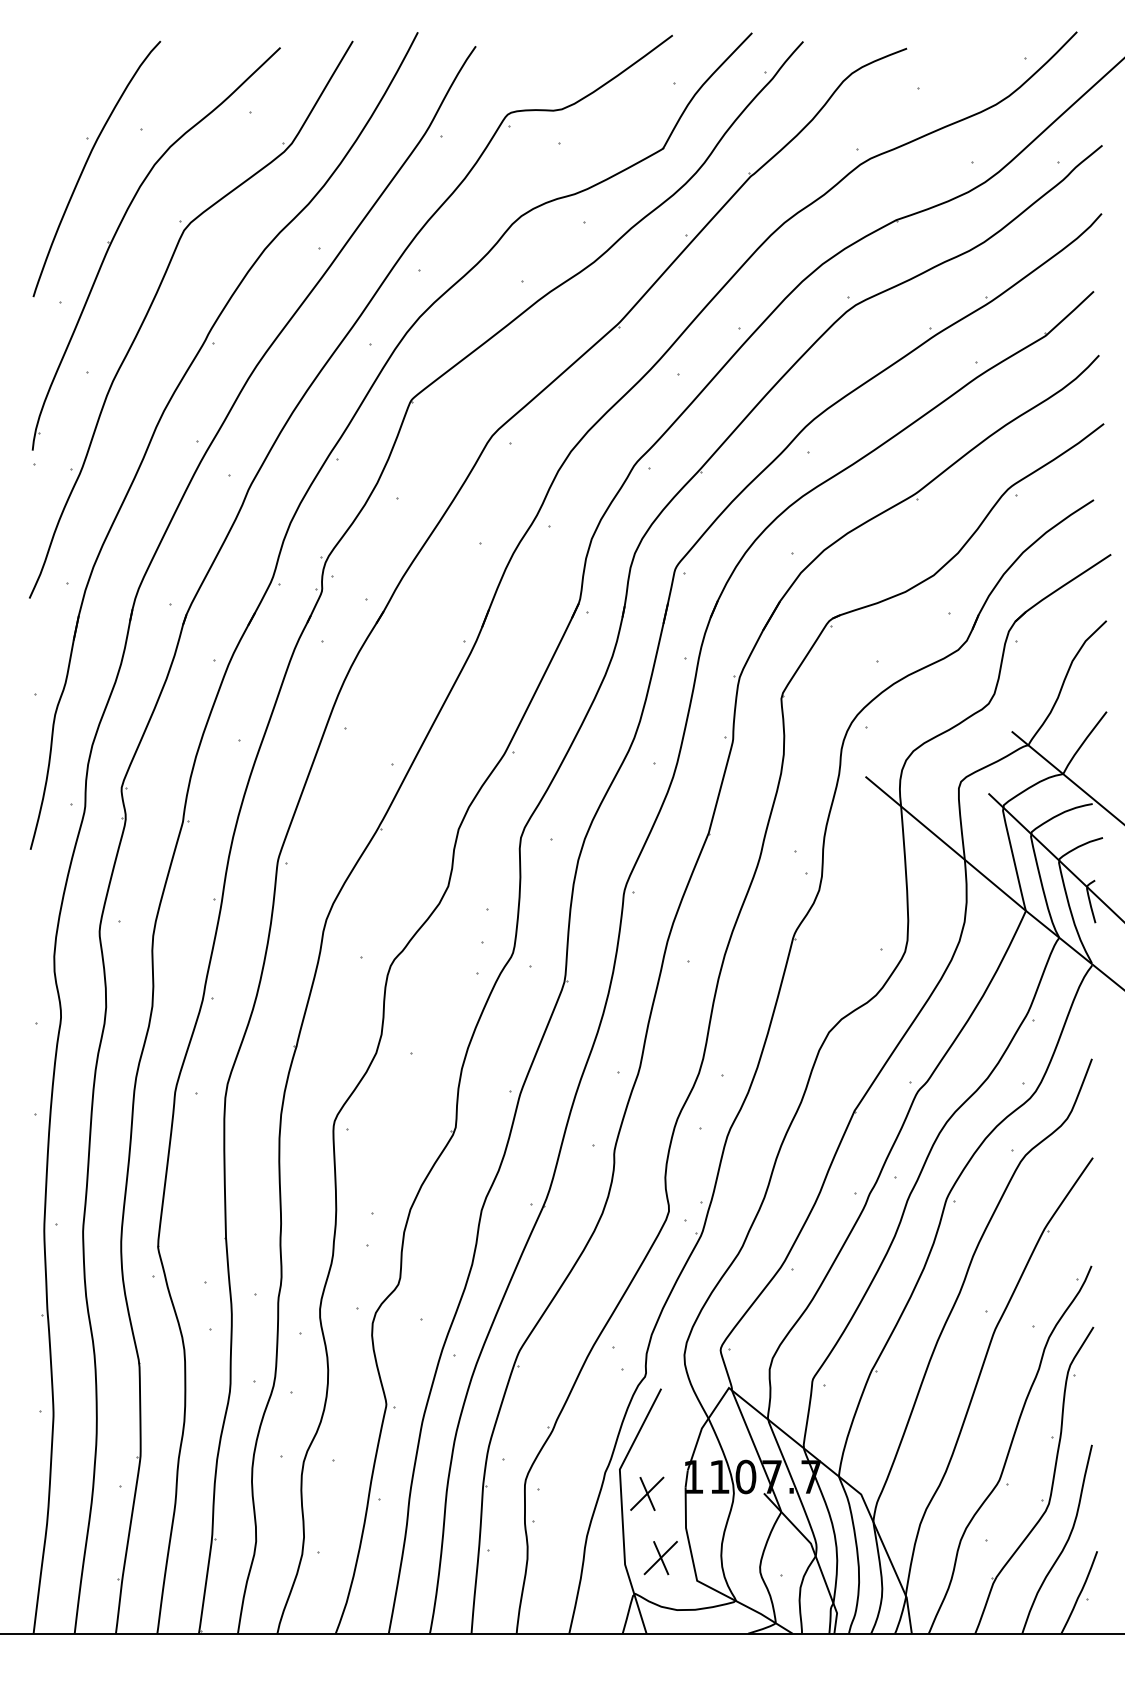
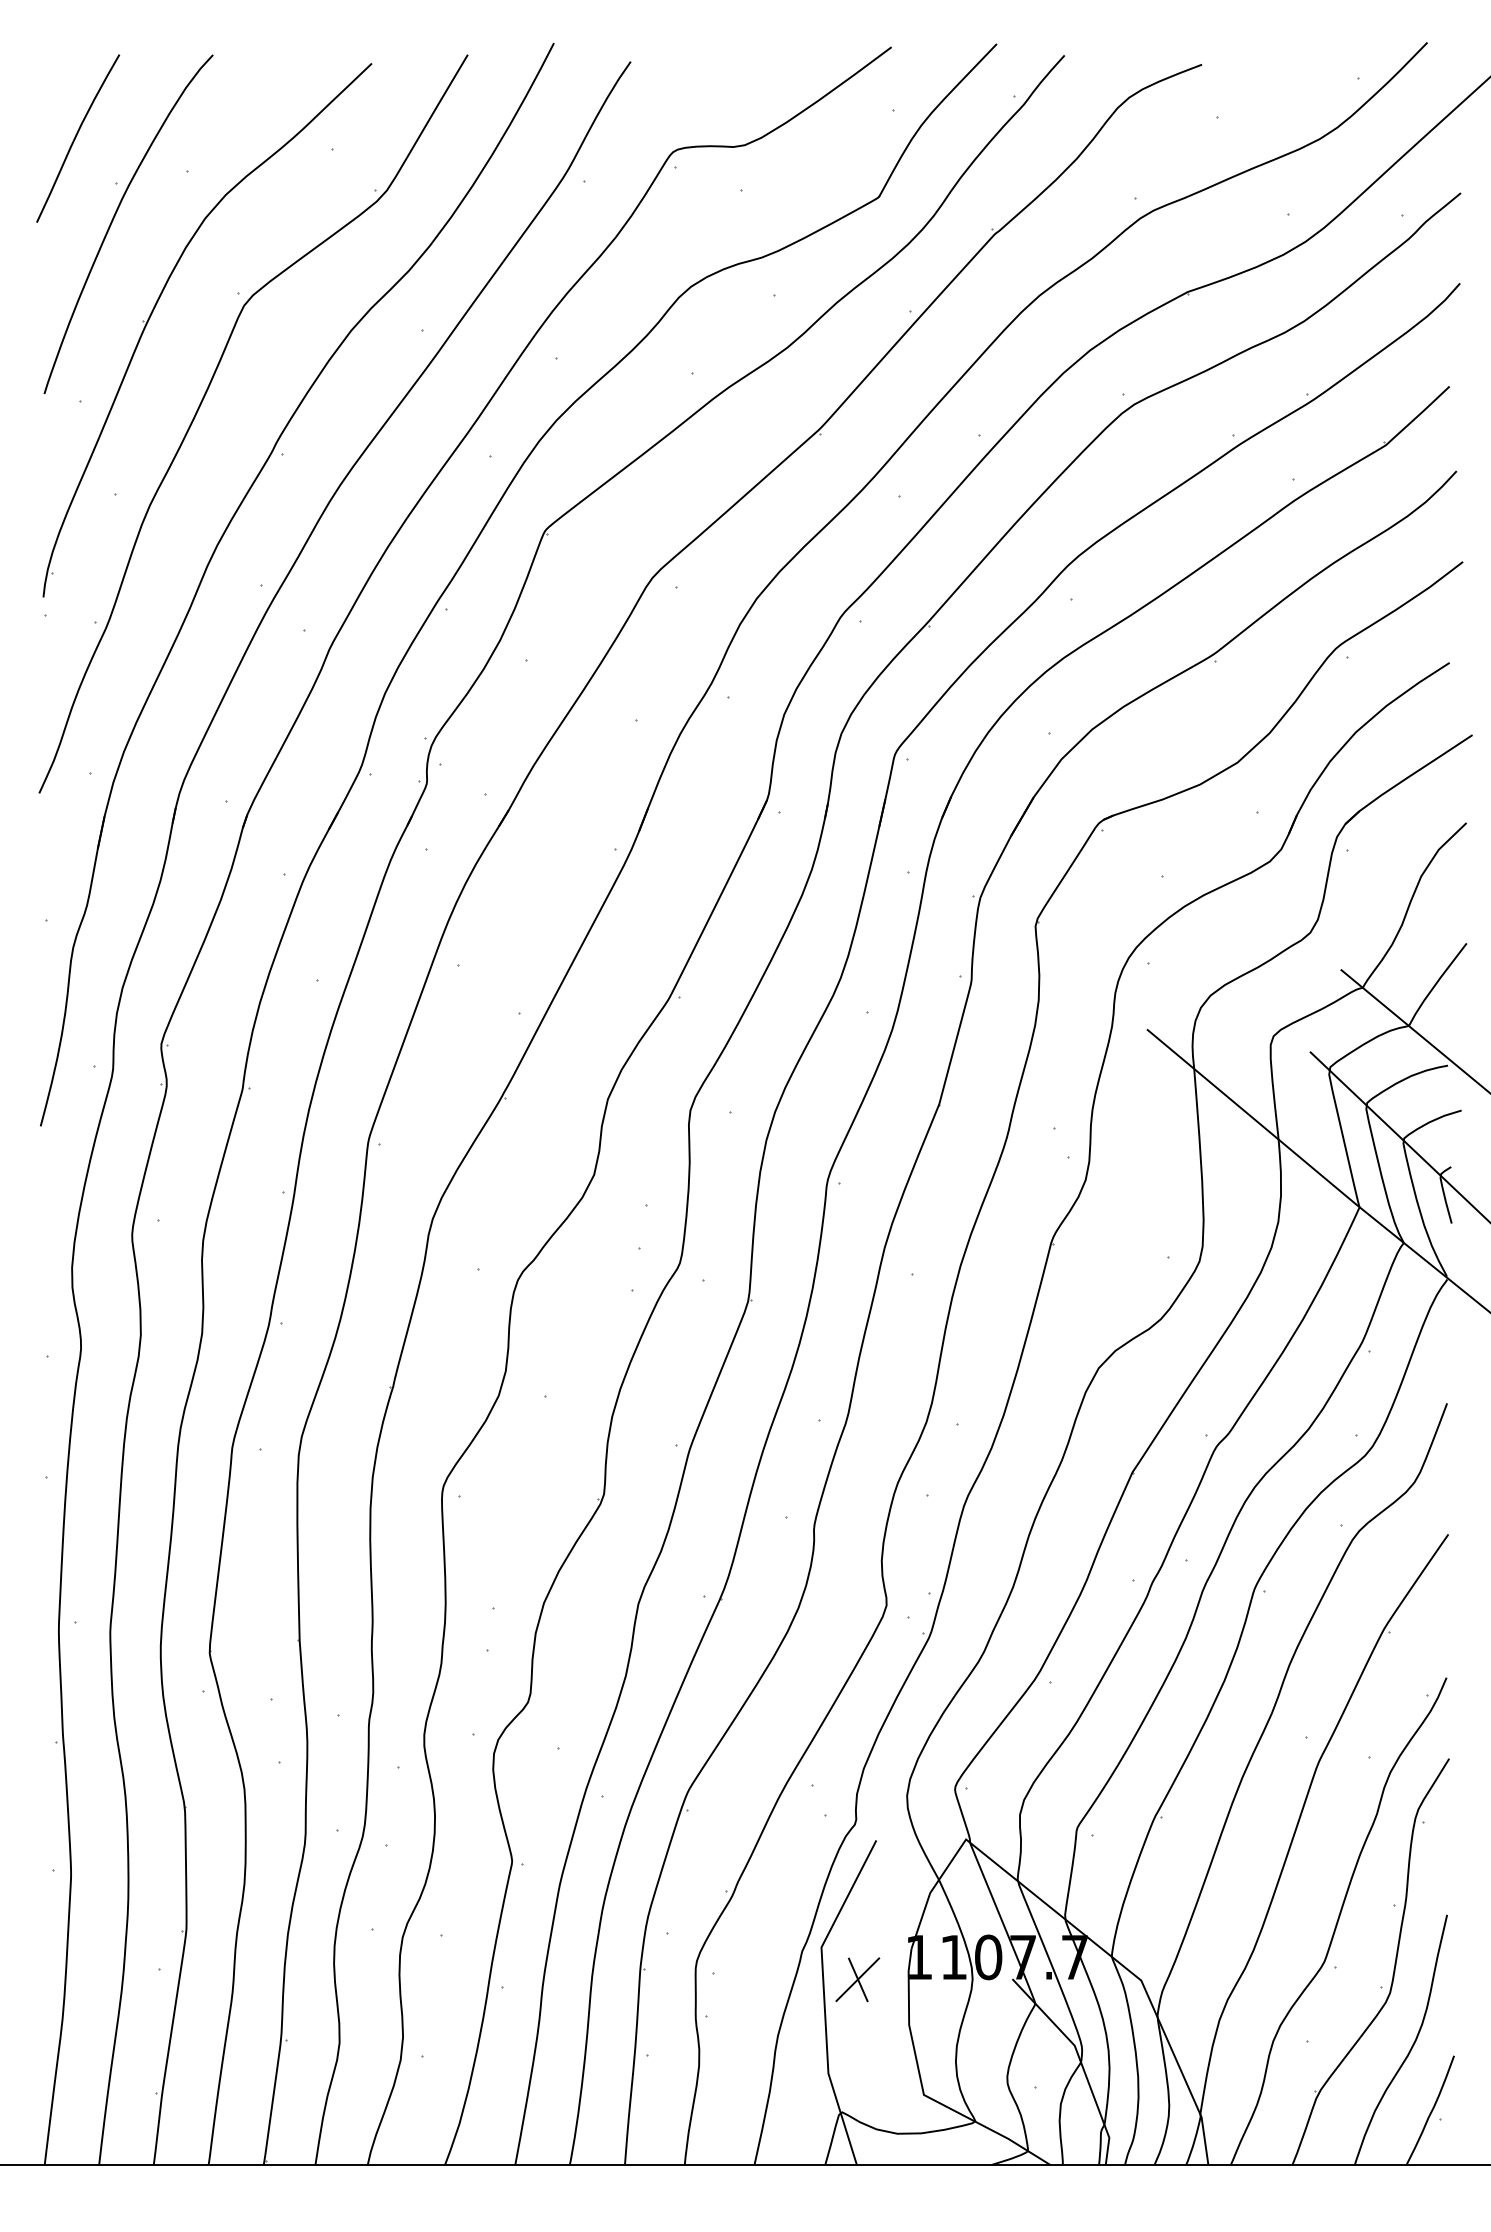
curve: (57, 103) -> (76, 137), added
part: (660, 1557) -> (875, 2064), removed

